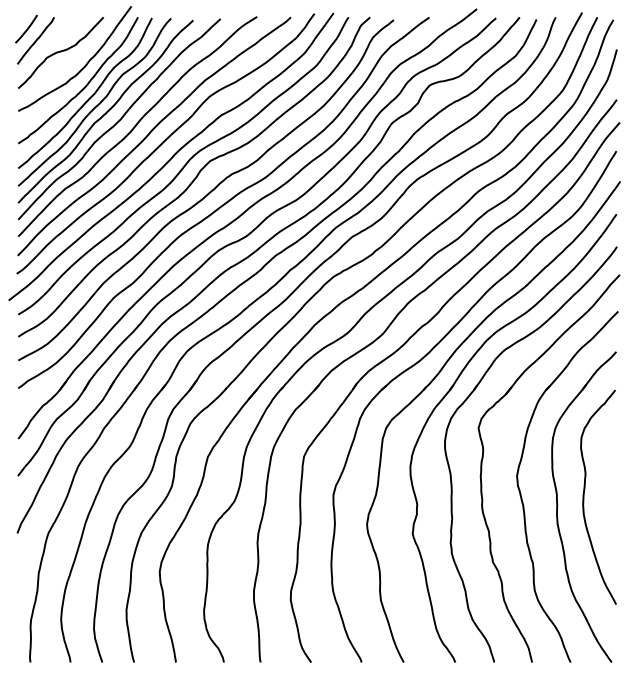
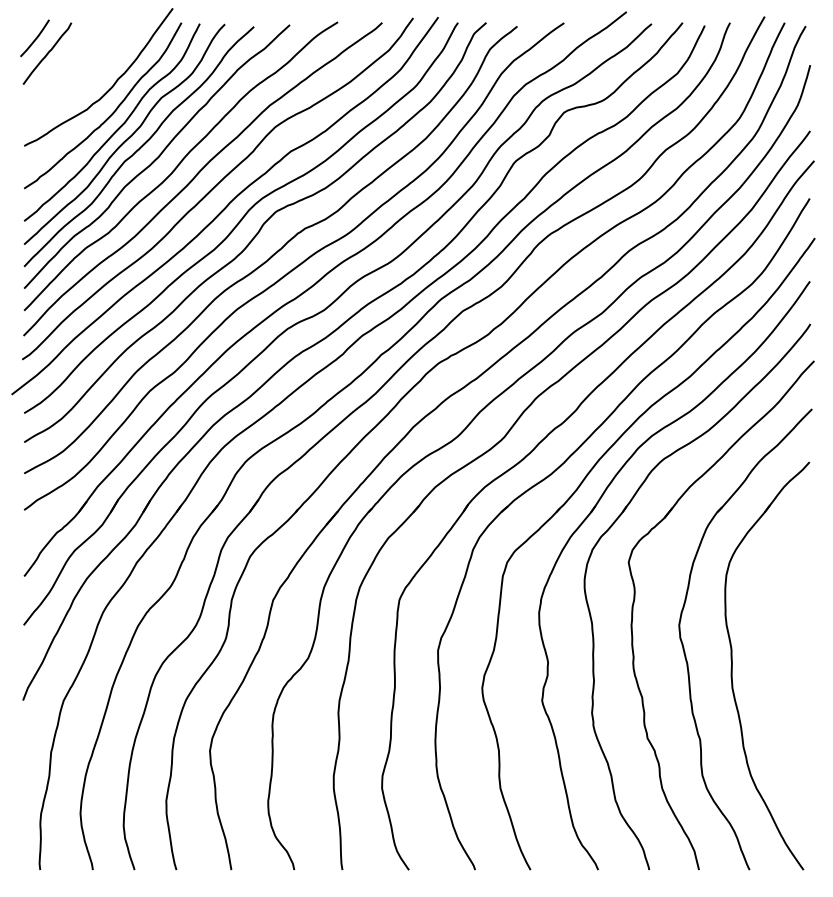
curve: (60, 52) -> (79, 68), removed
curve: (584, 497) -> (767, 653), removed

